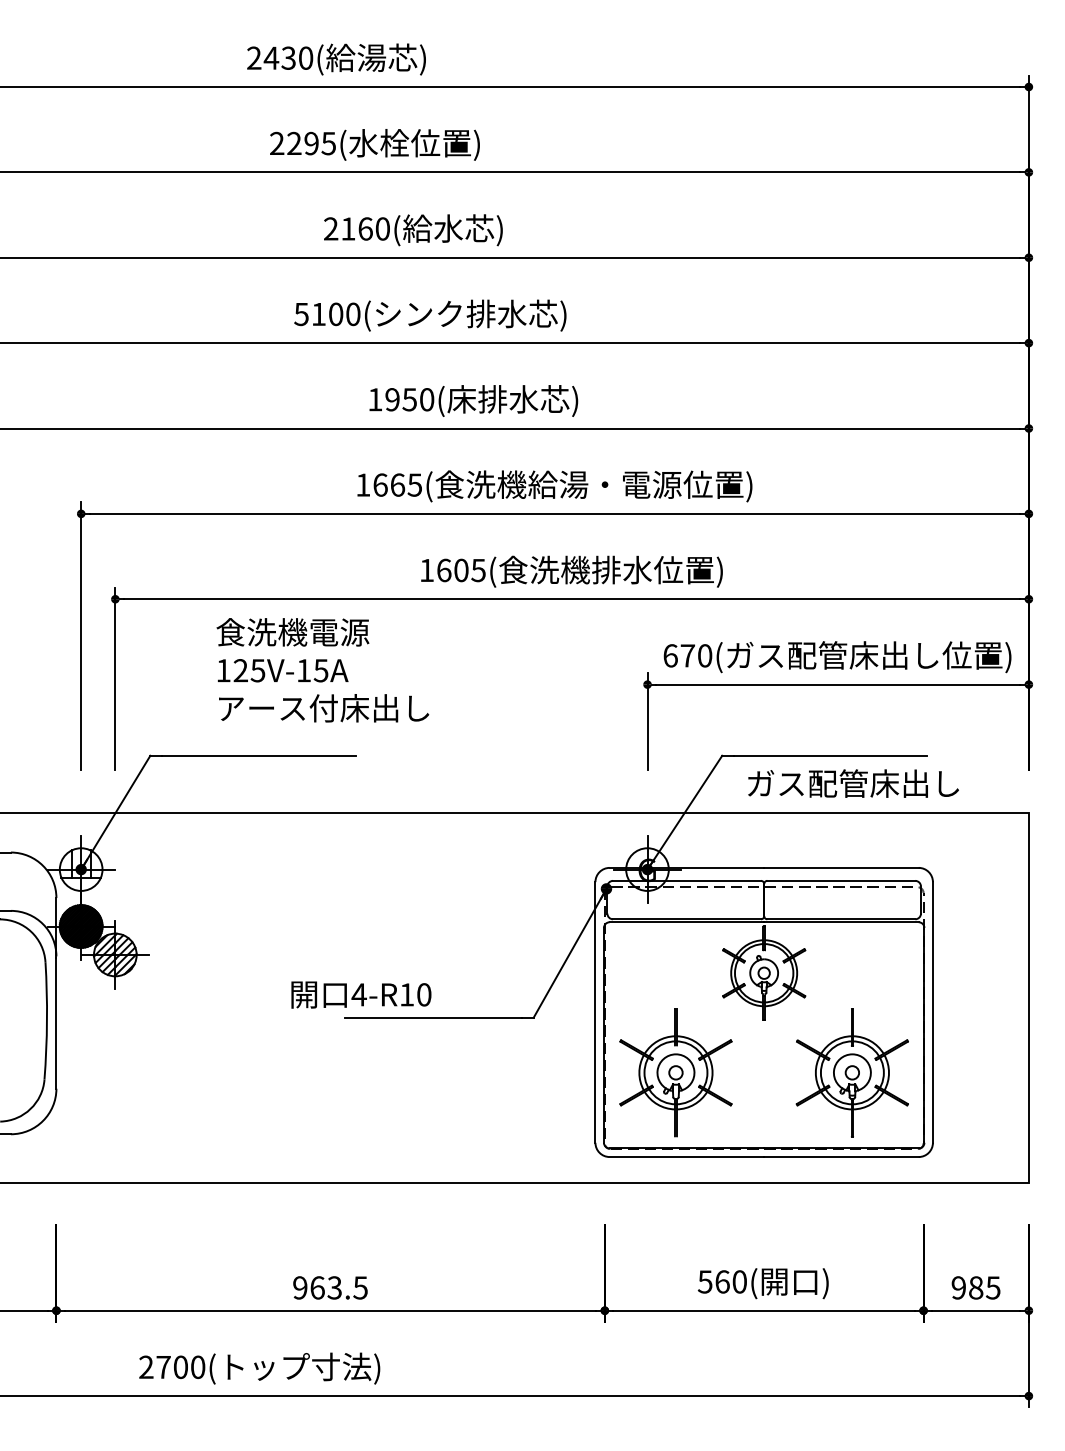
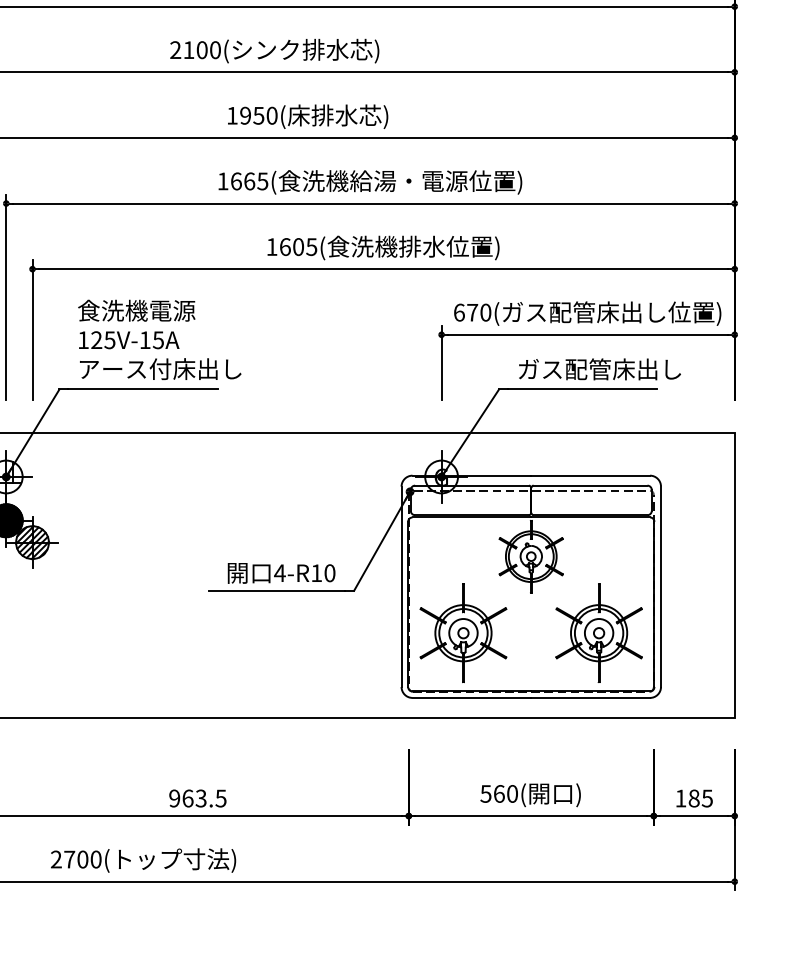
text: (301, 314) -> (175, 50), 5100 -> 2100
text: (322, 670) -> (159, 340), moved
text: (853, 783) -> (599, 369), moved
text: (361, 994) -> (281, 572), moved
text: (958, 1287) -> (680, 798), 985 -> 185

